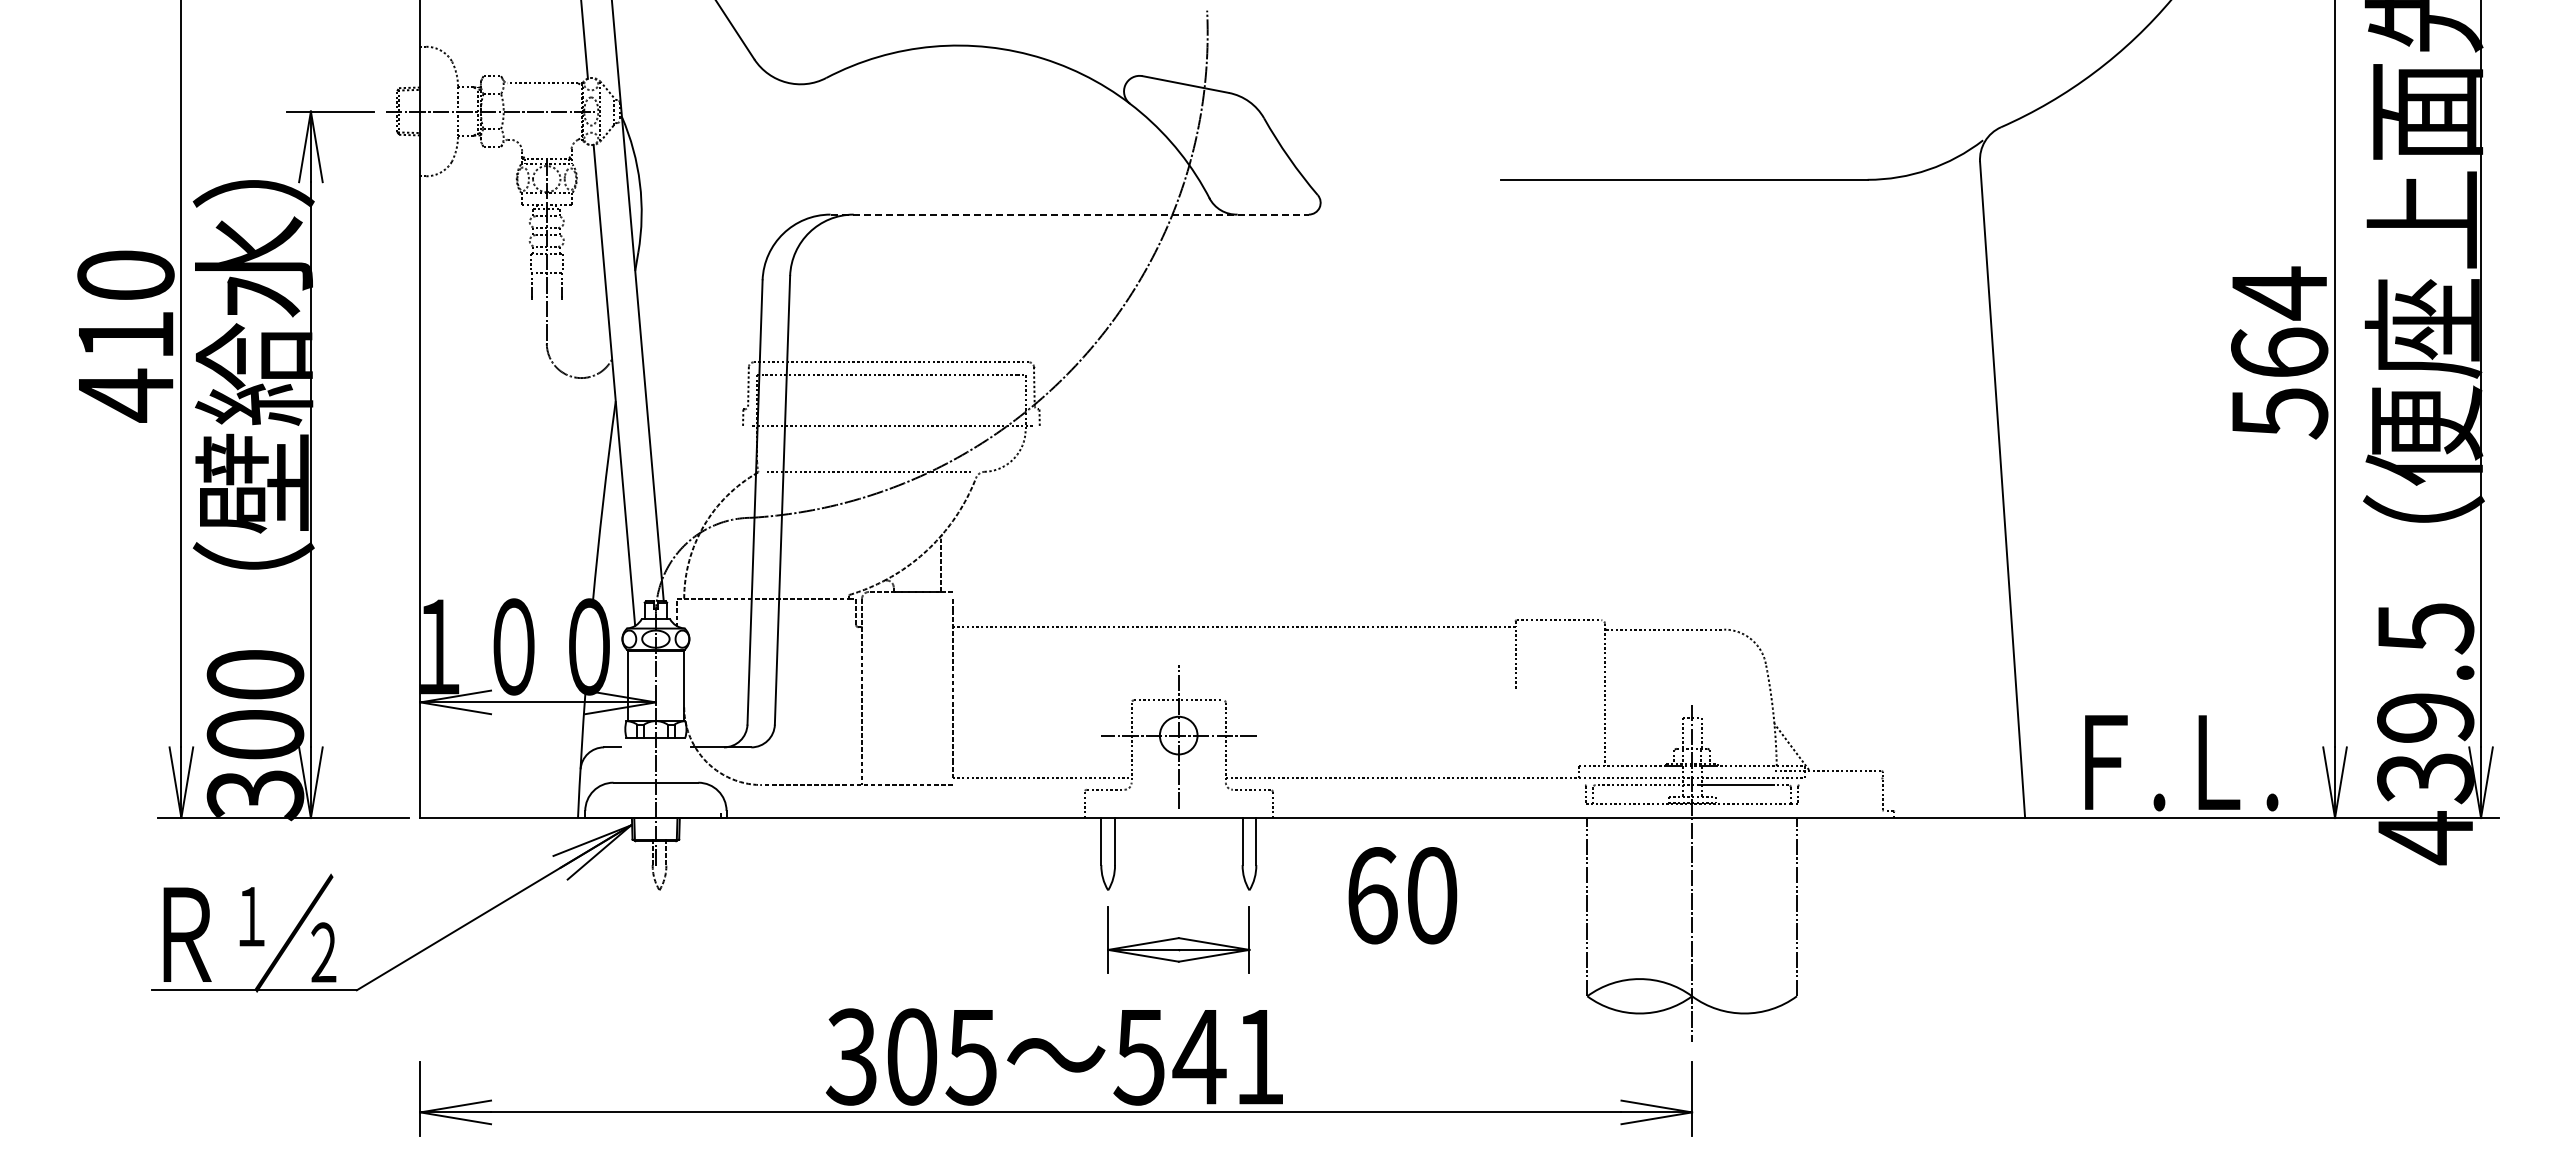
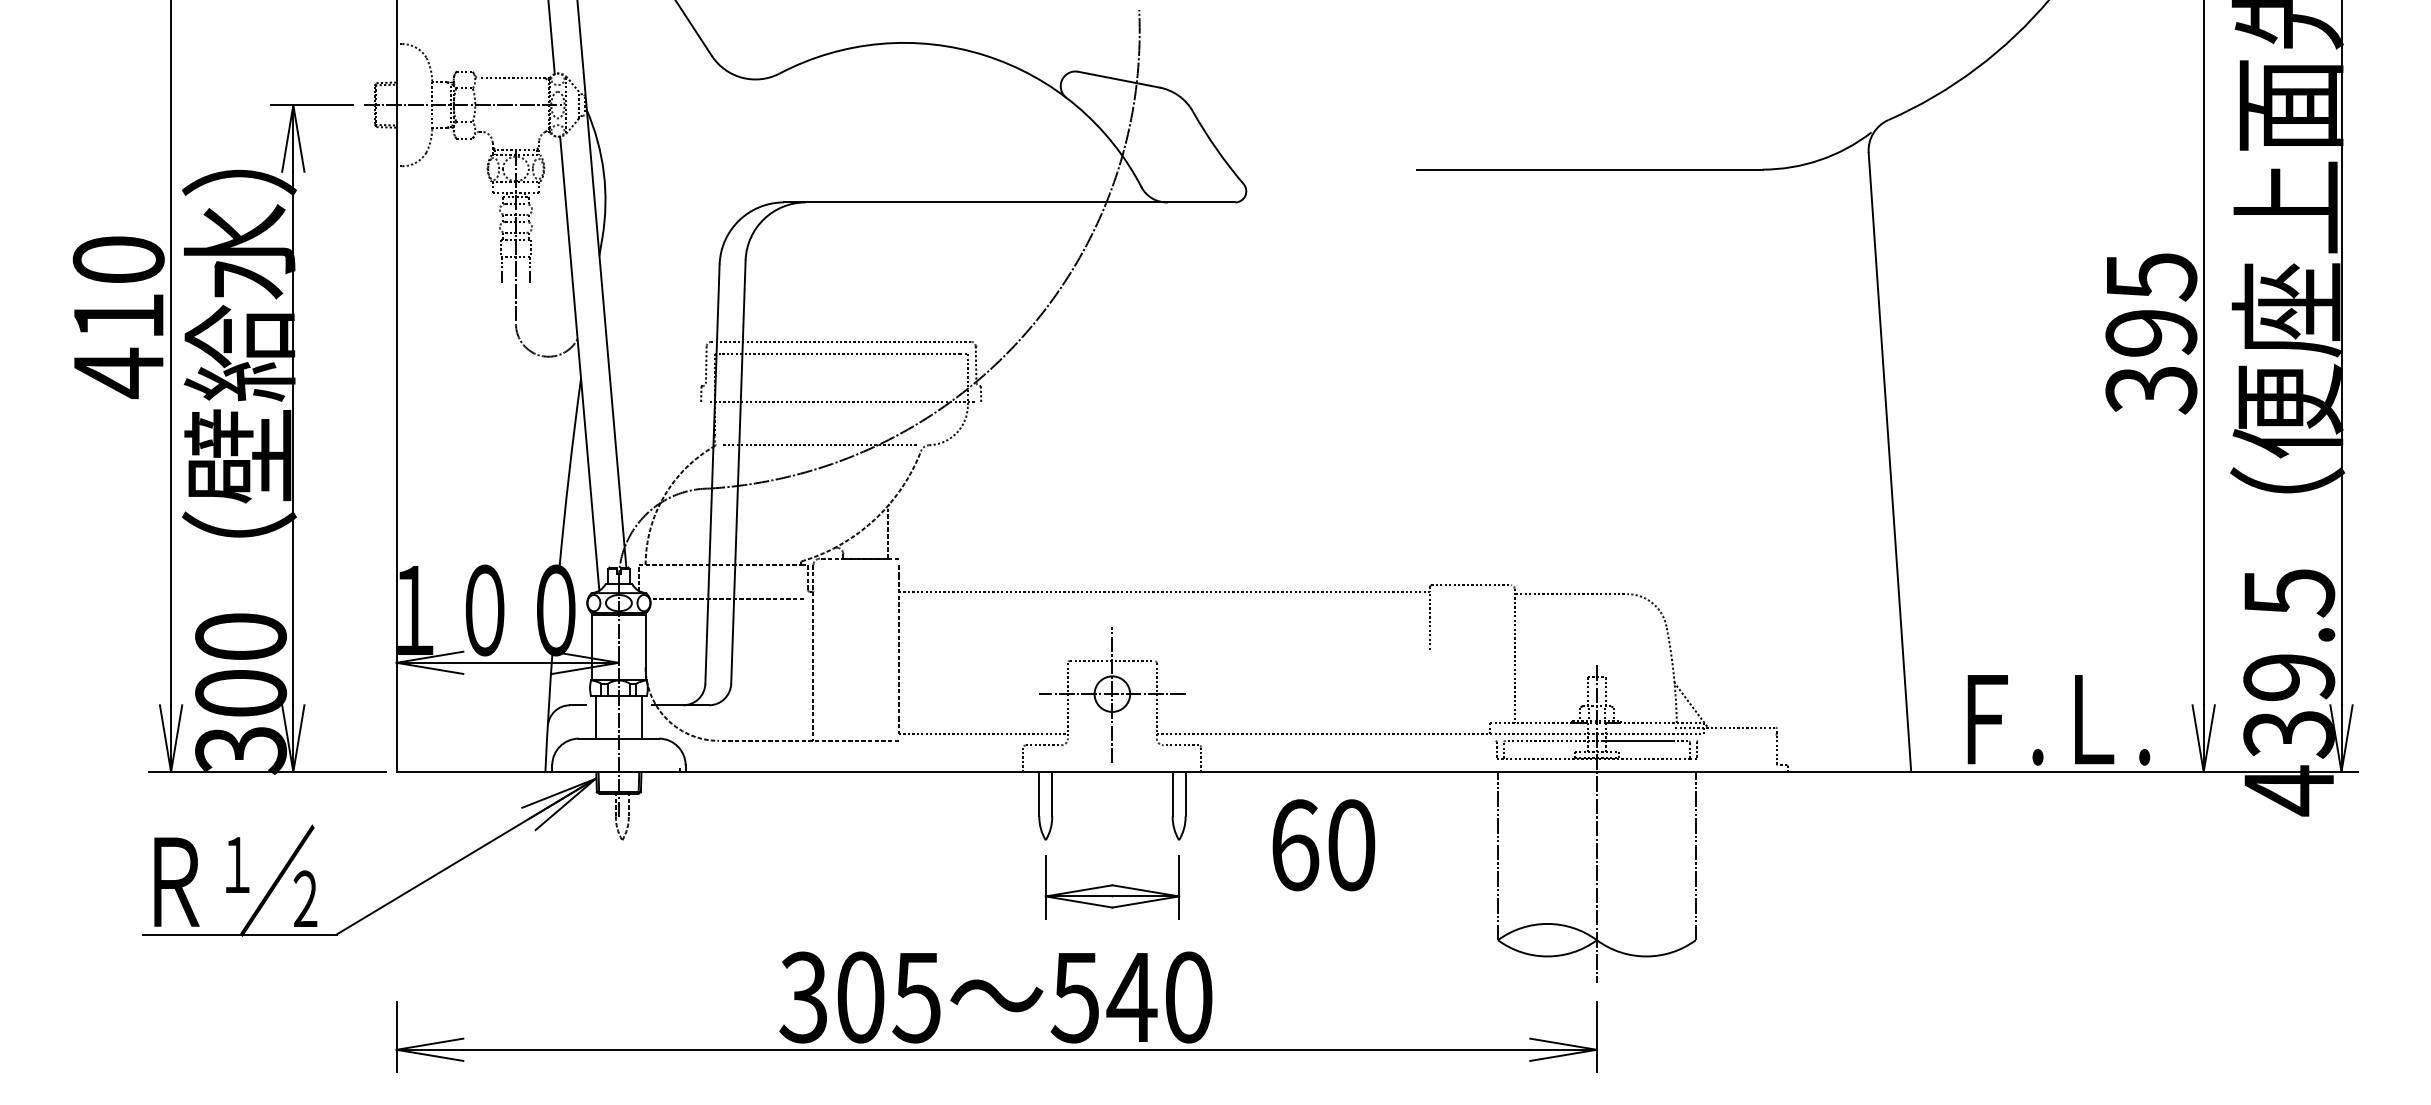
line: (1070, 214) -> (1010, 202), dashed -> solid
text: (2279, 352) -> (2151, 332), 564 -> 395
line: (769, 634) -> (726, 598), added
line: (631, 759) -> (595, 716), added
line: (680, 759) -> (642, 716), added
text: (1259, 1056) -> (1188, 997), 541 -> 540

